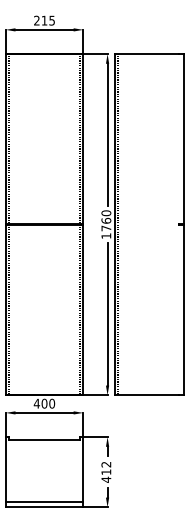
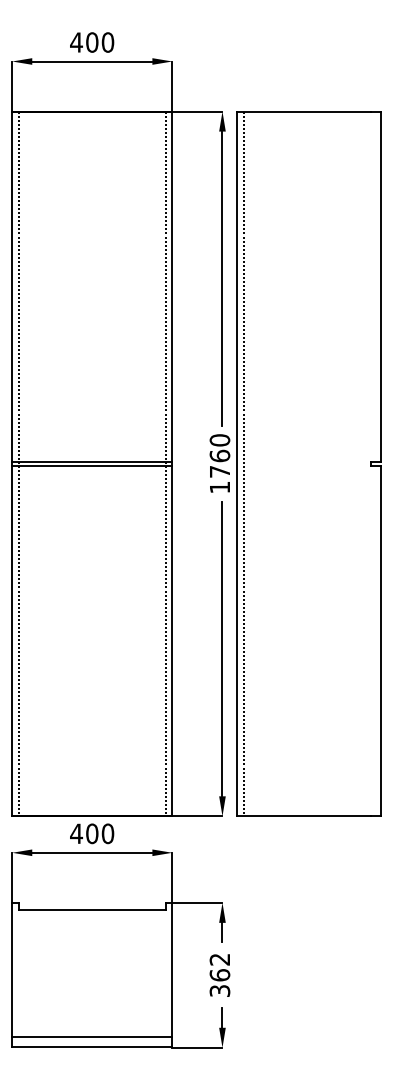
text: (44, 20) -> (92, 42), 215 -> 400
text: (106, 475) -> (220, 982), 412 -> 362

